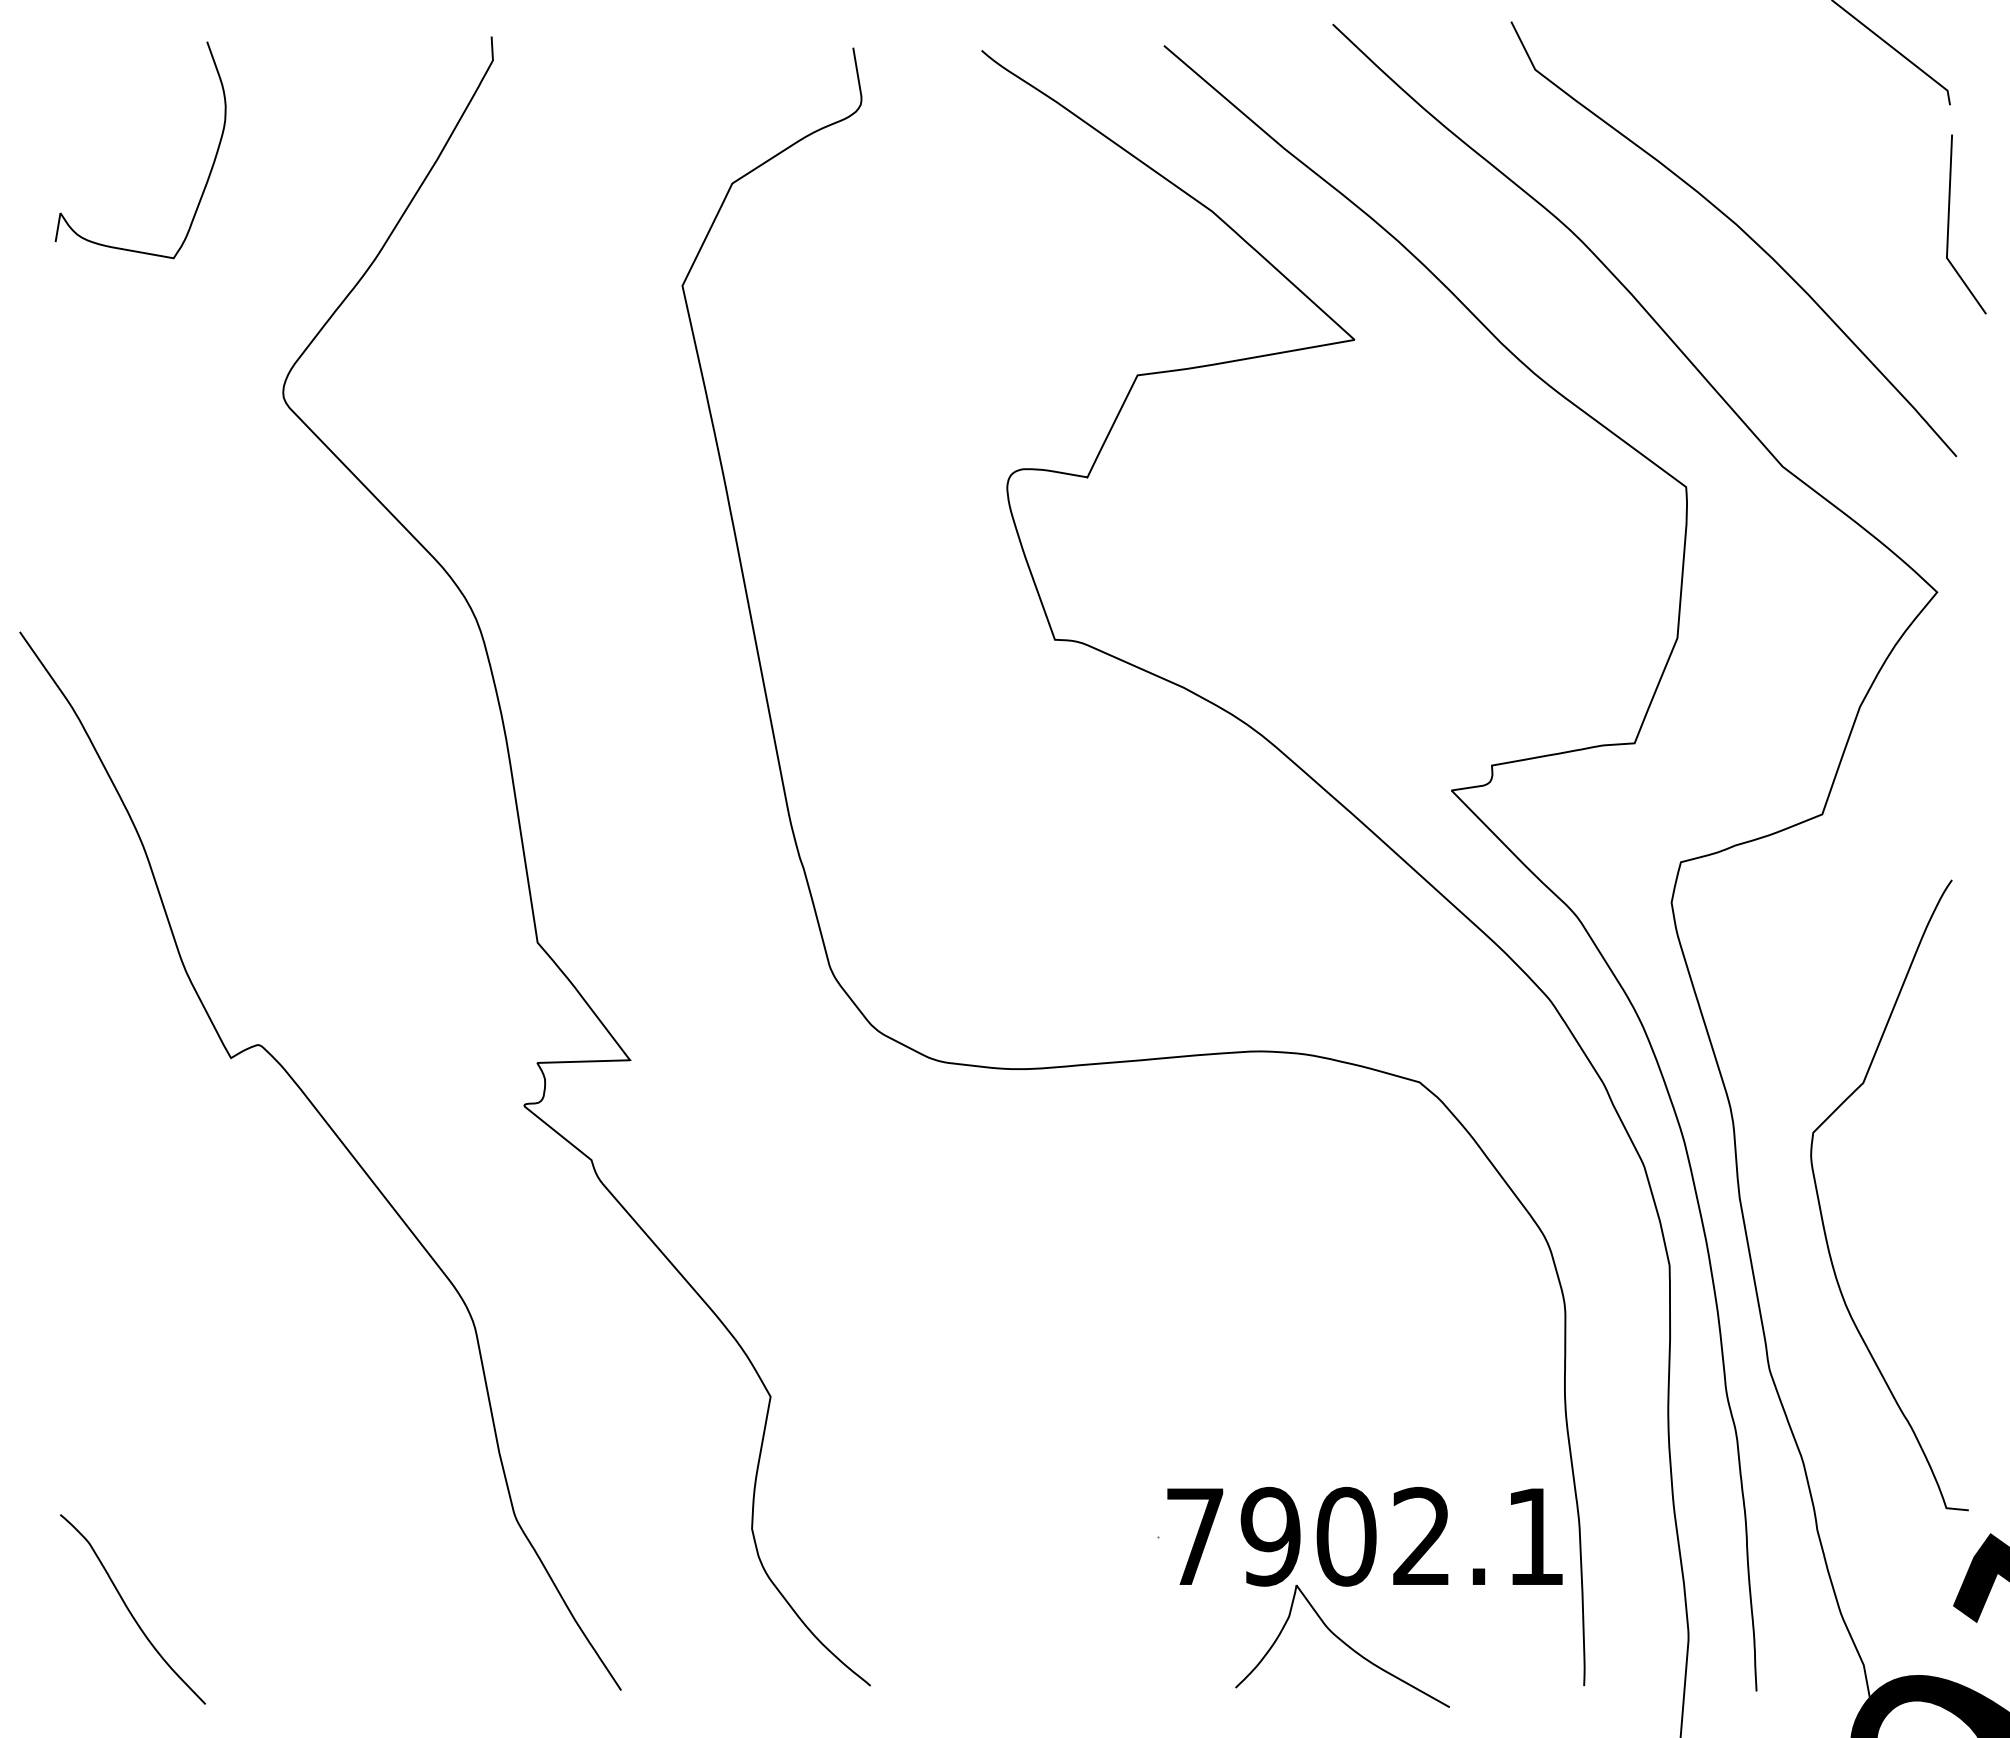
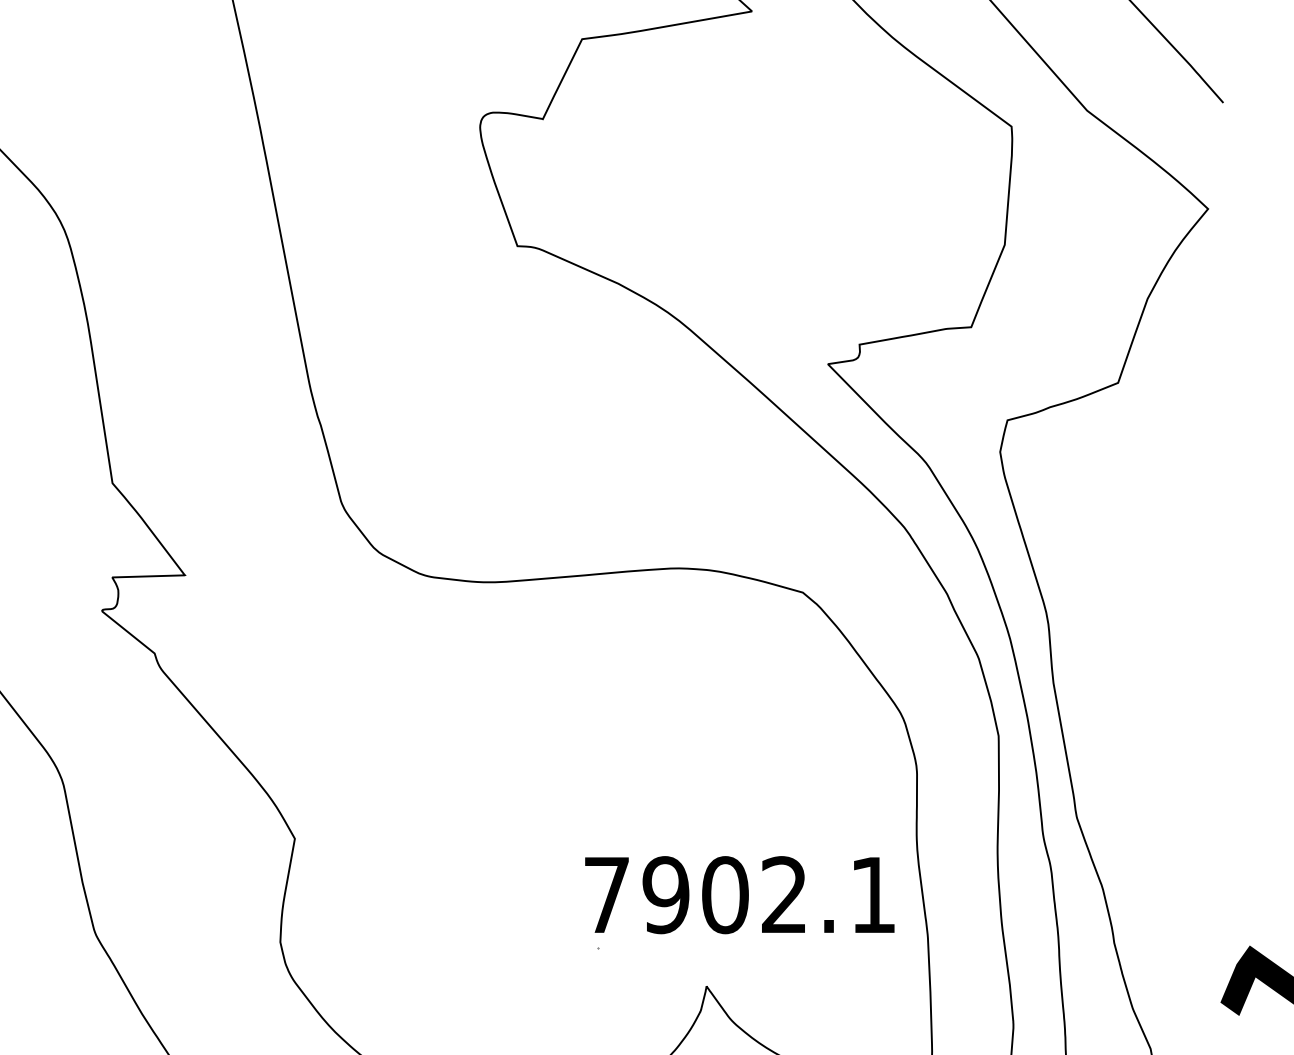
curve: (1821, 1209) -> (1117, 692), removed
text: (1364, 1536) -> (739, 894), moved

